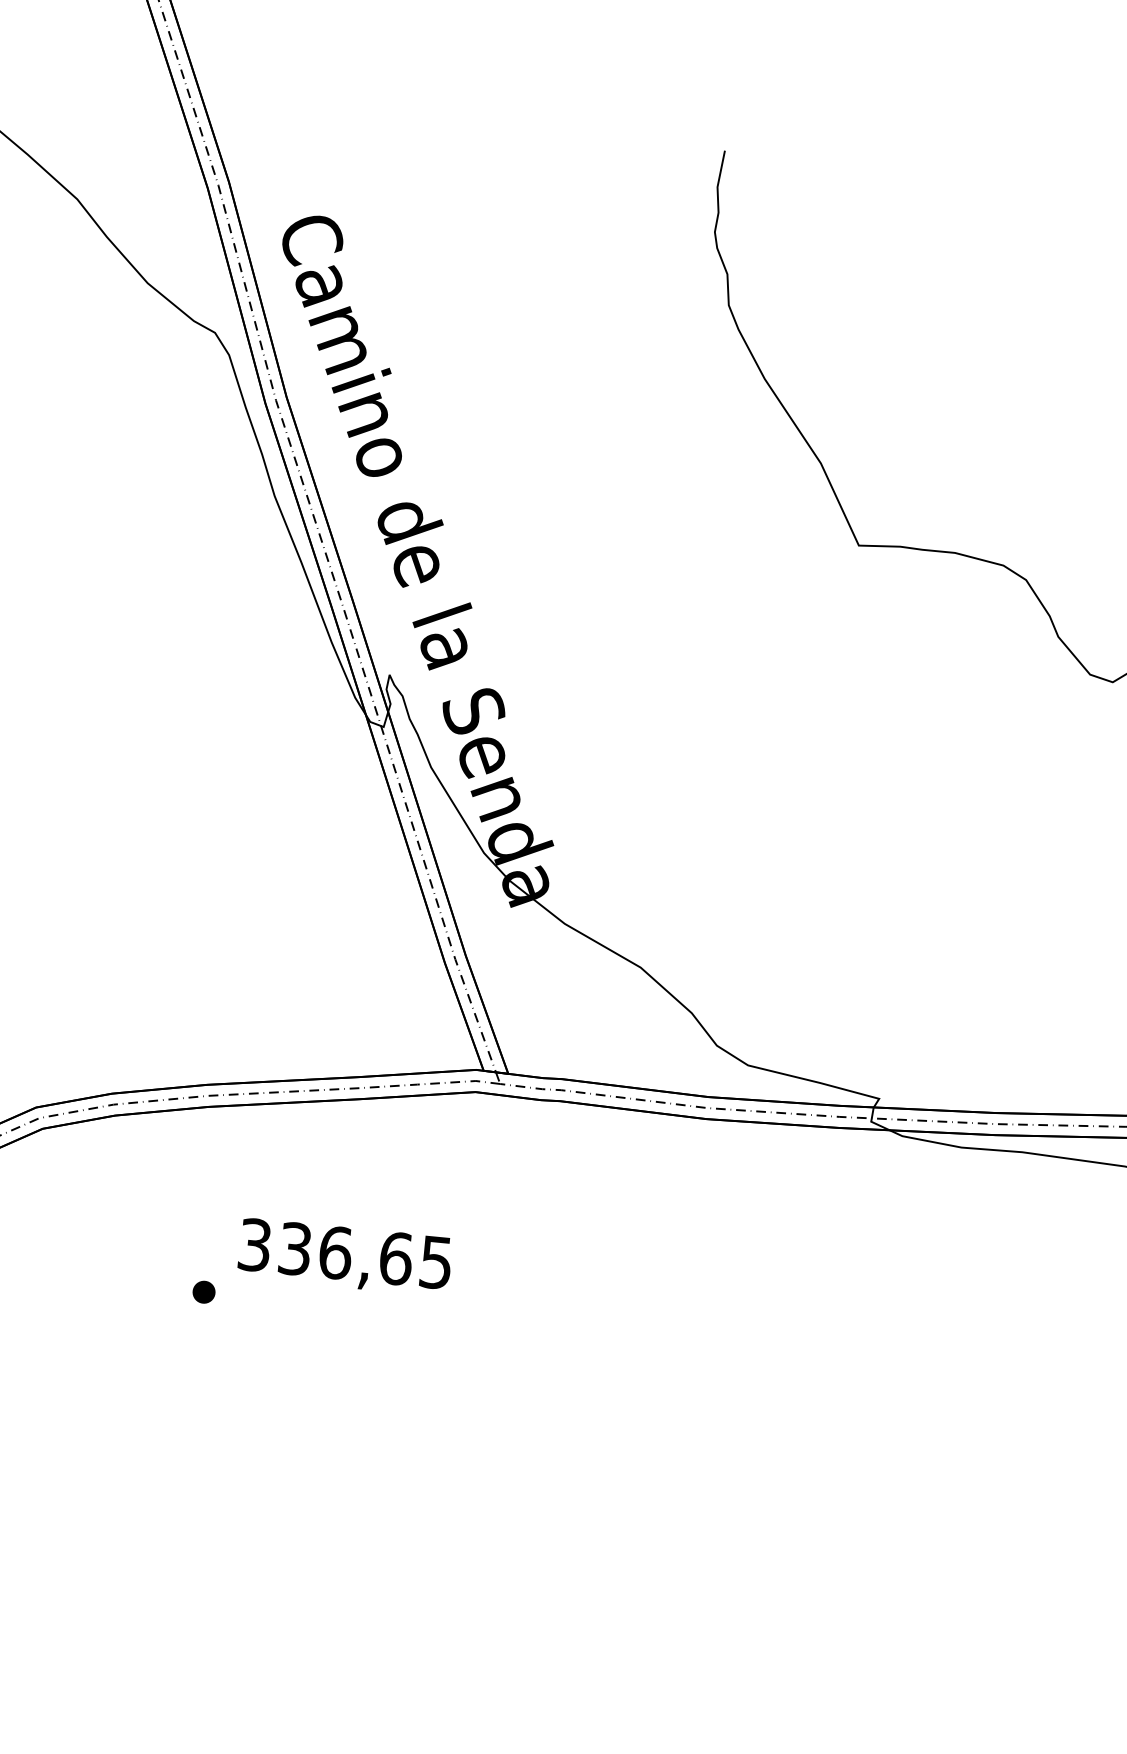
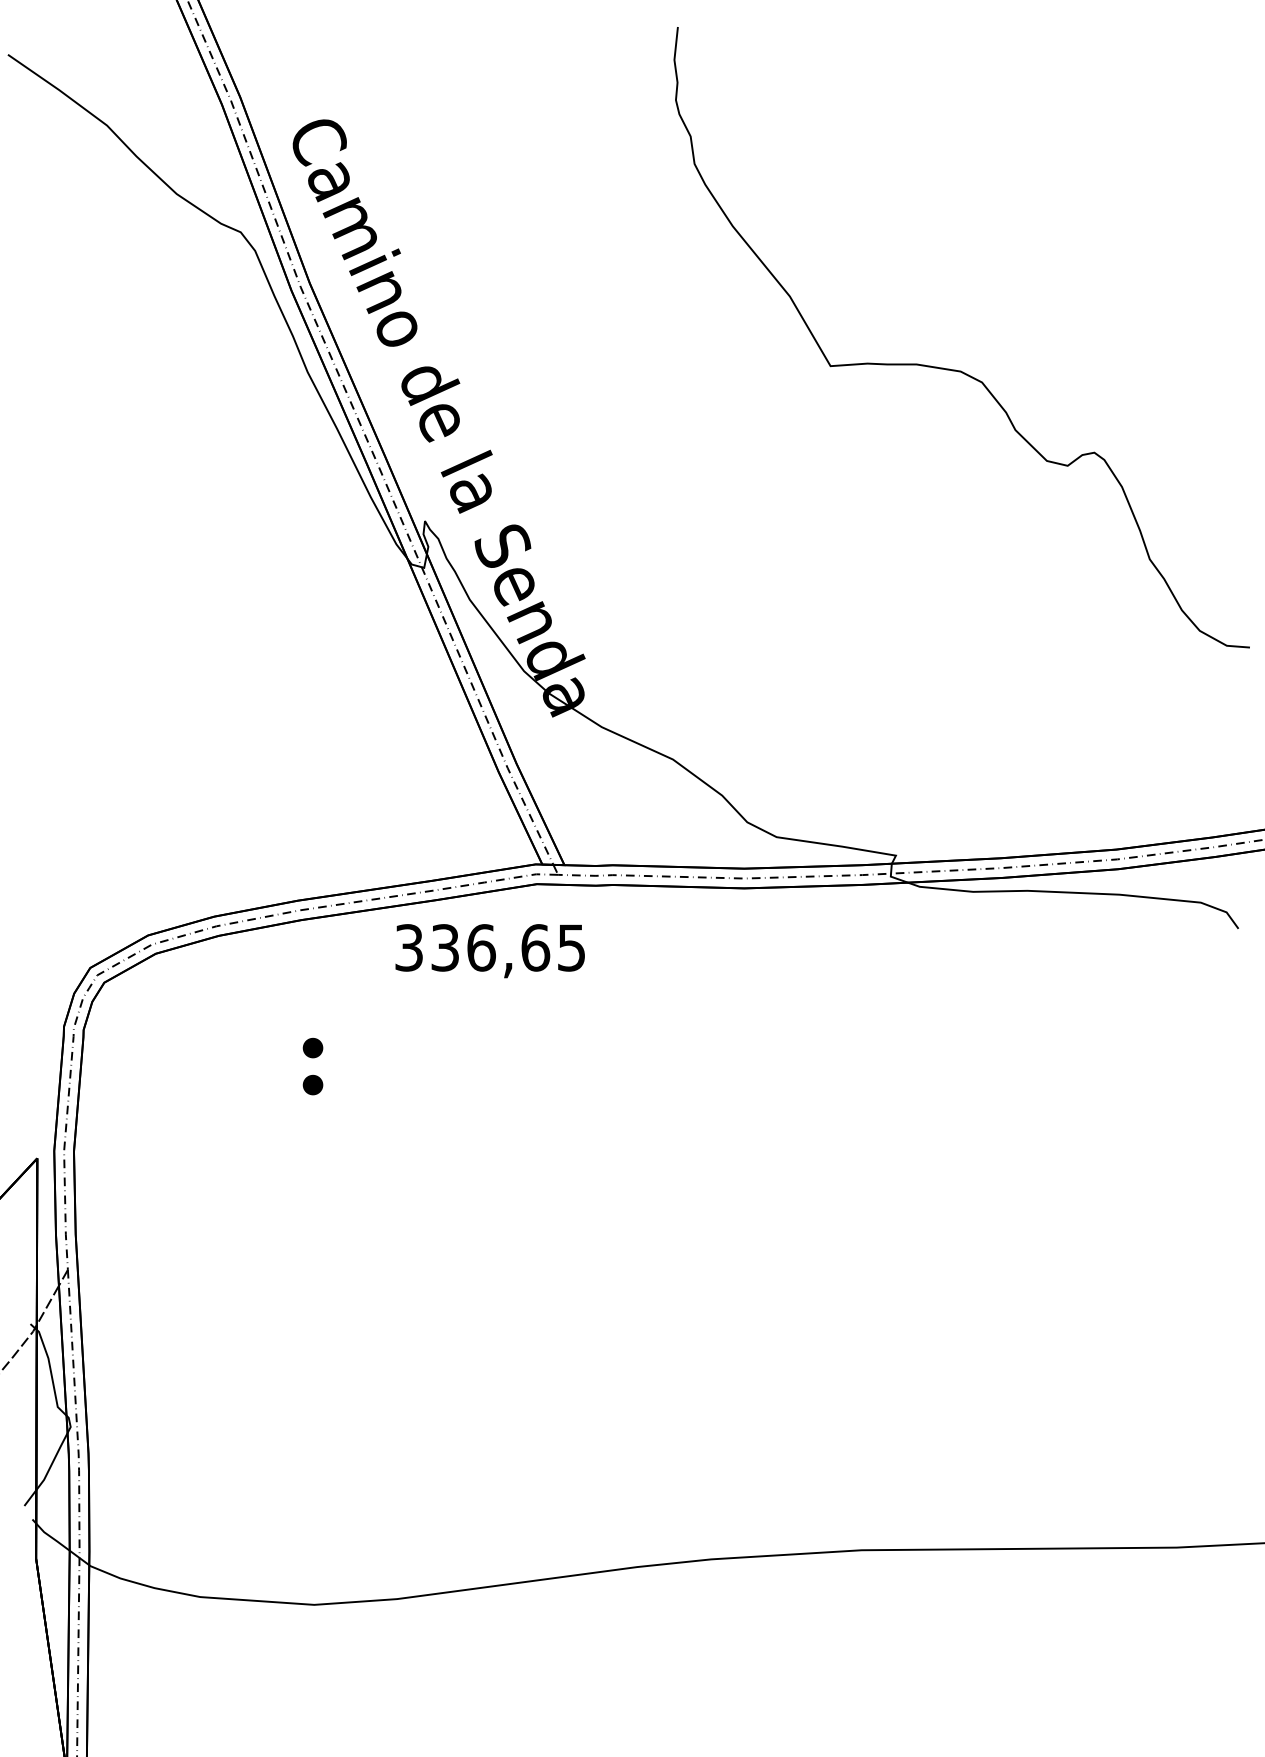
part: (207, 1250) -> (312, 1047), added
text: (344, 1257) -> (489, 951), moved

